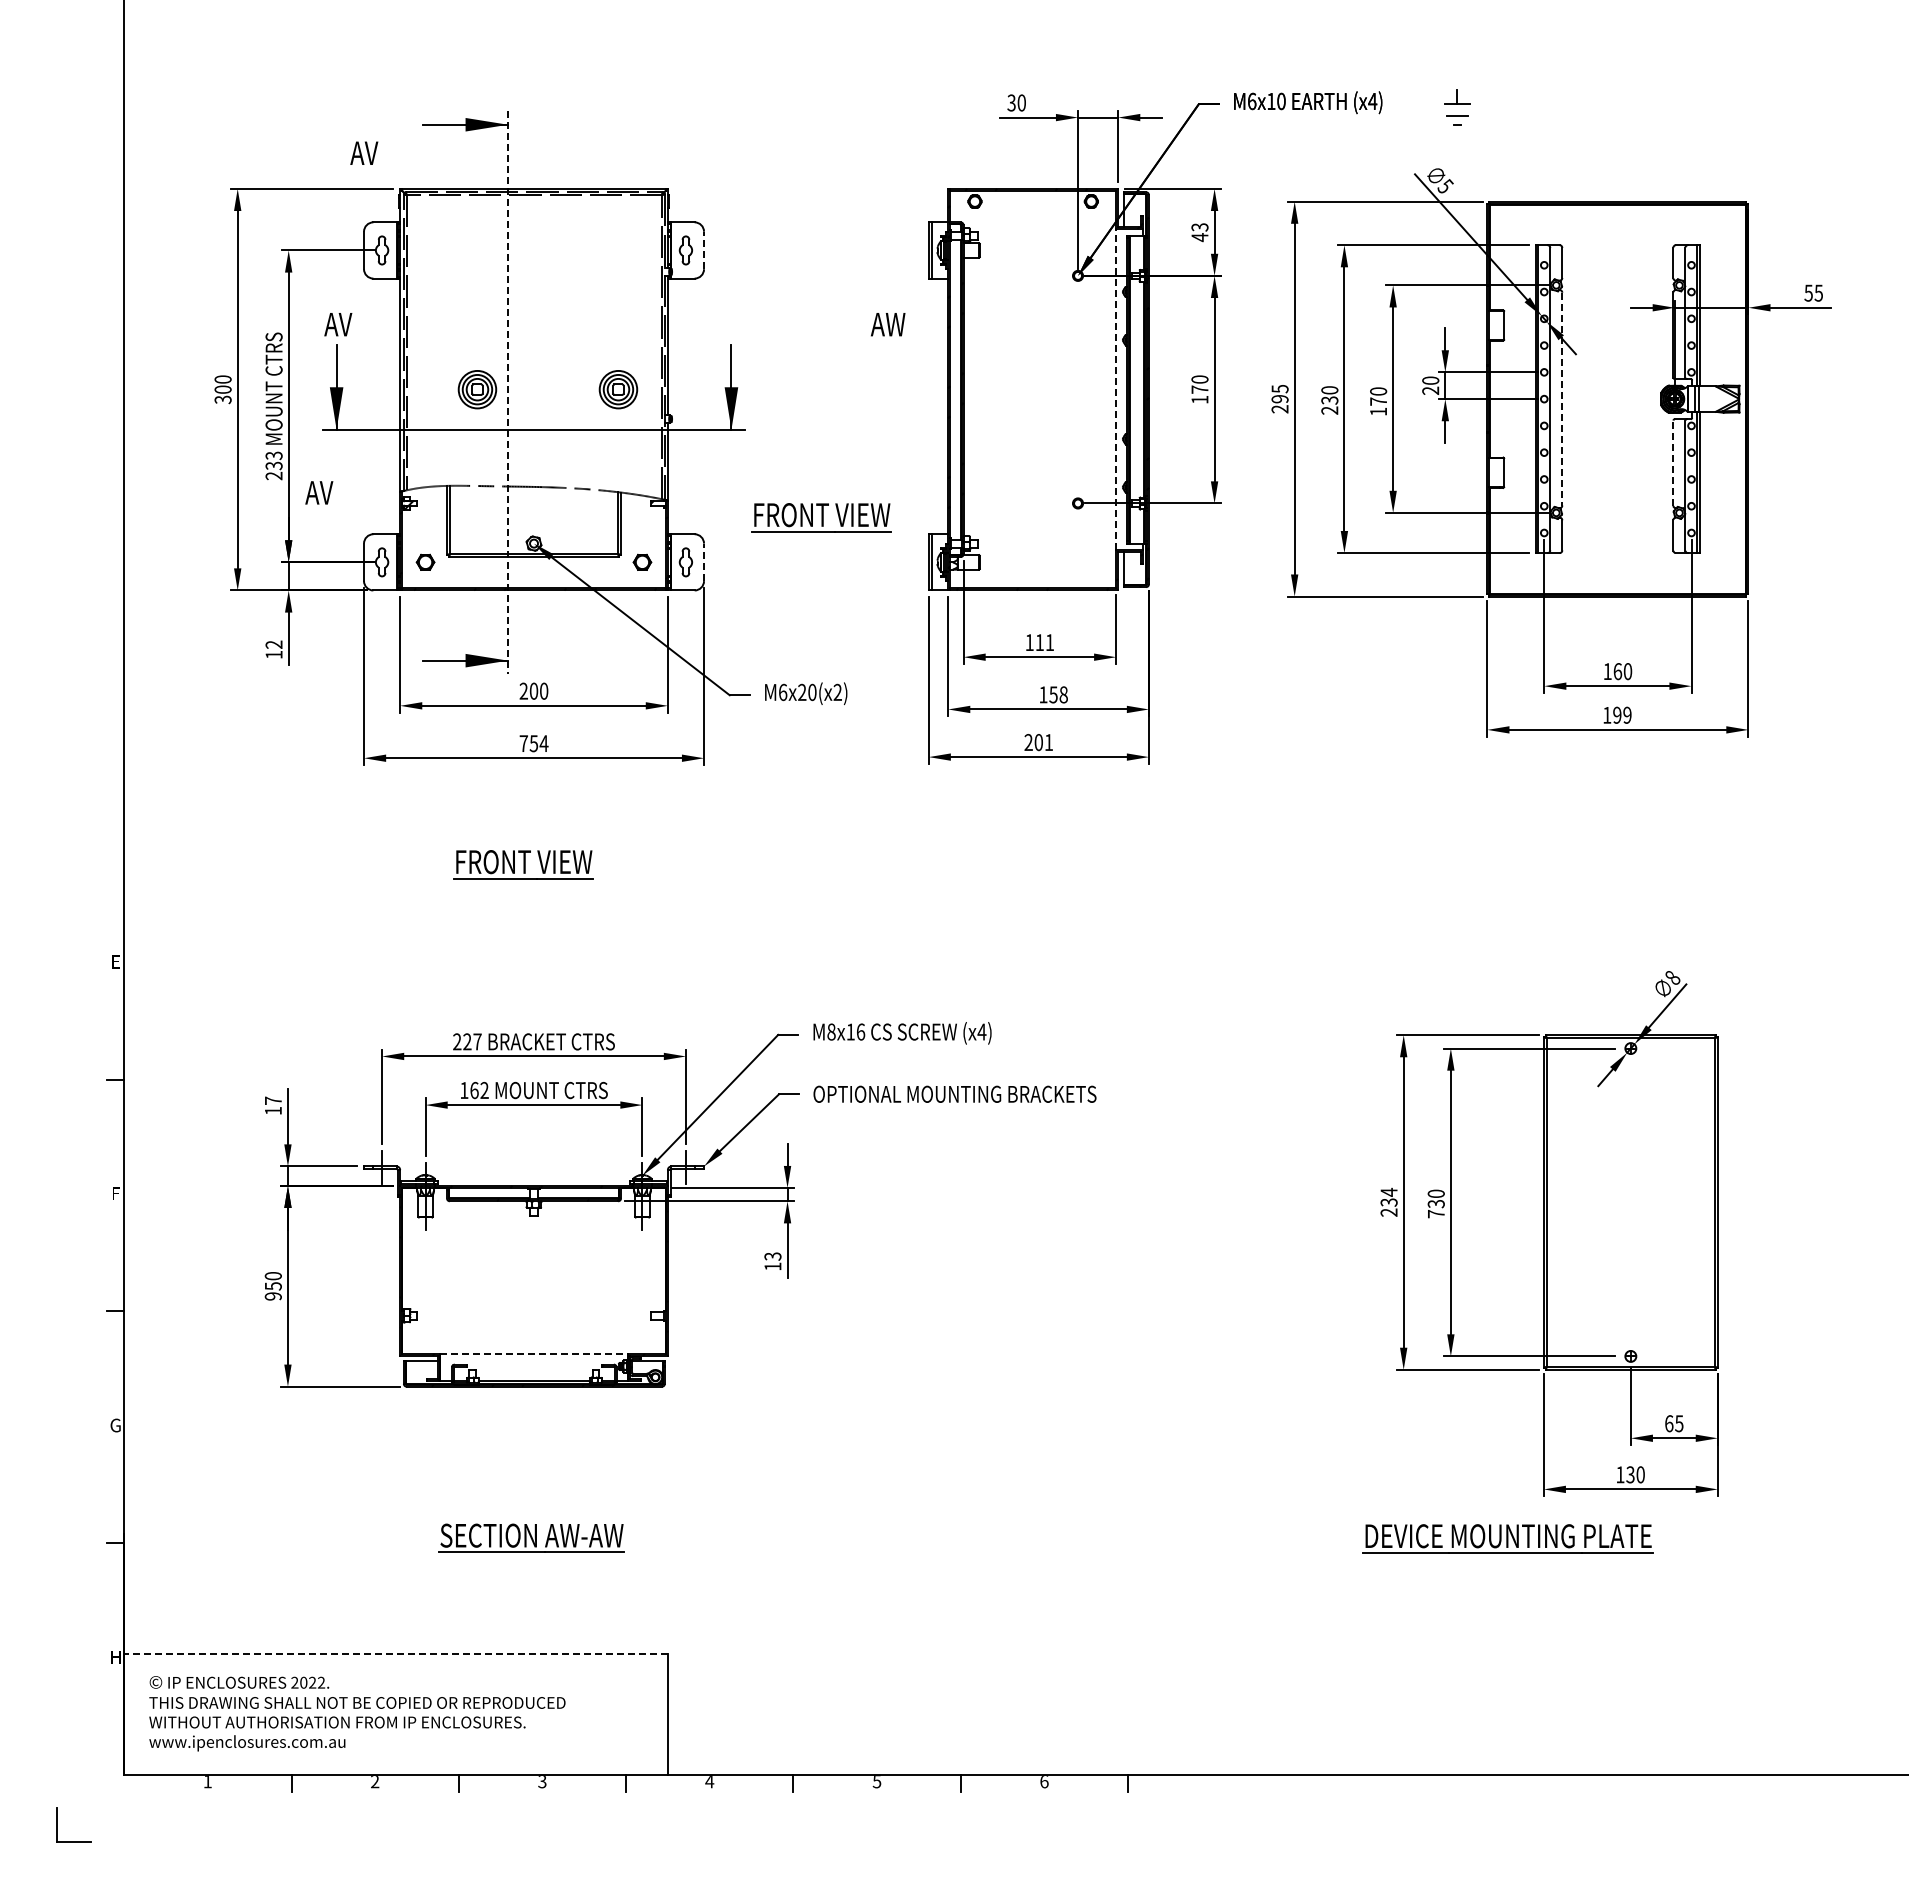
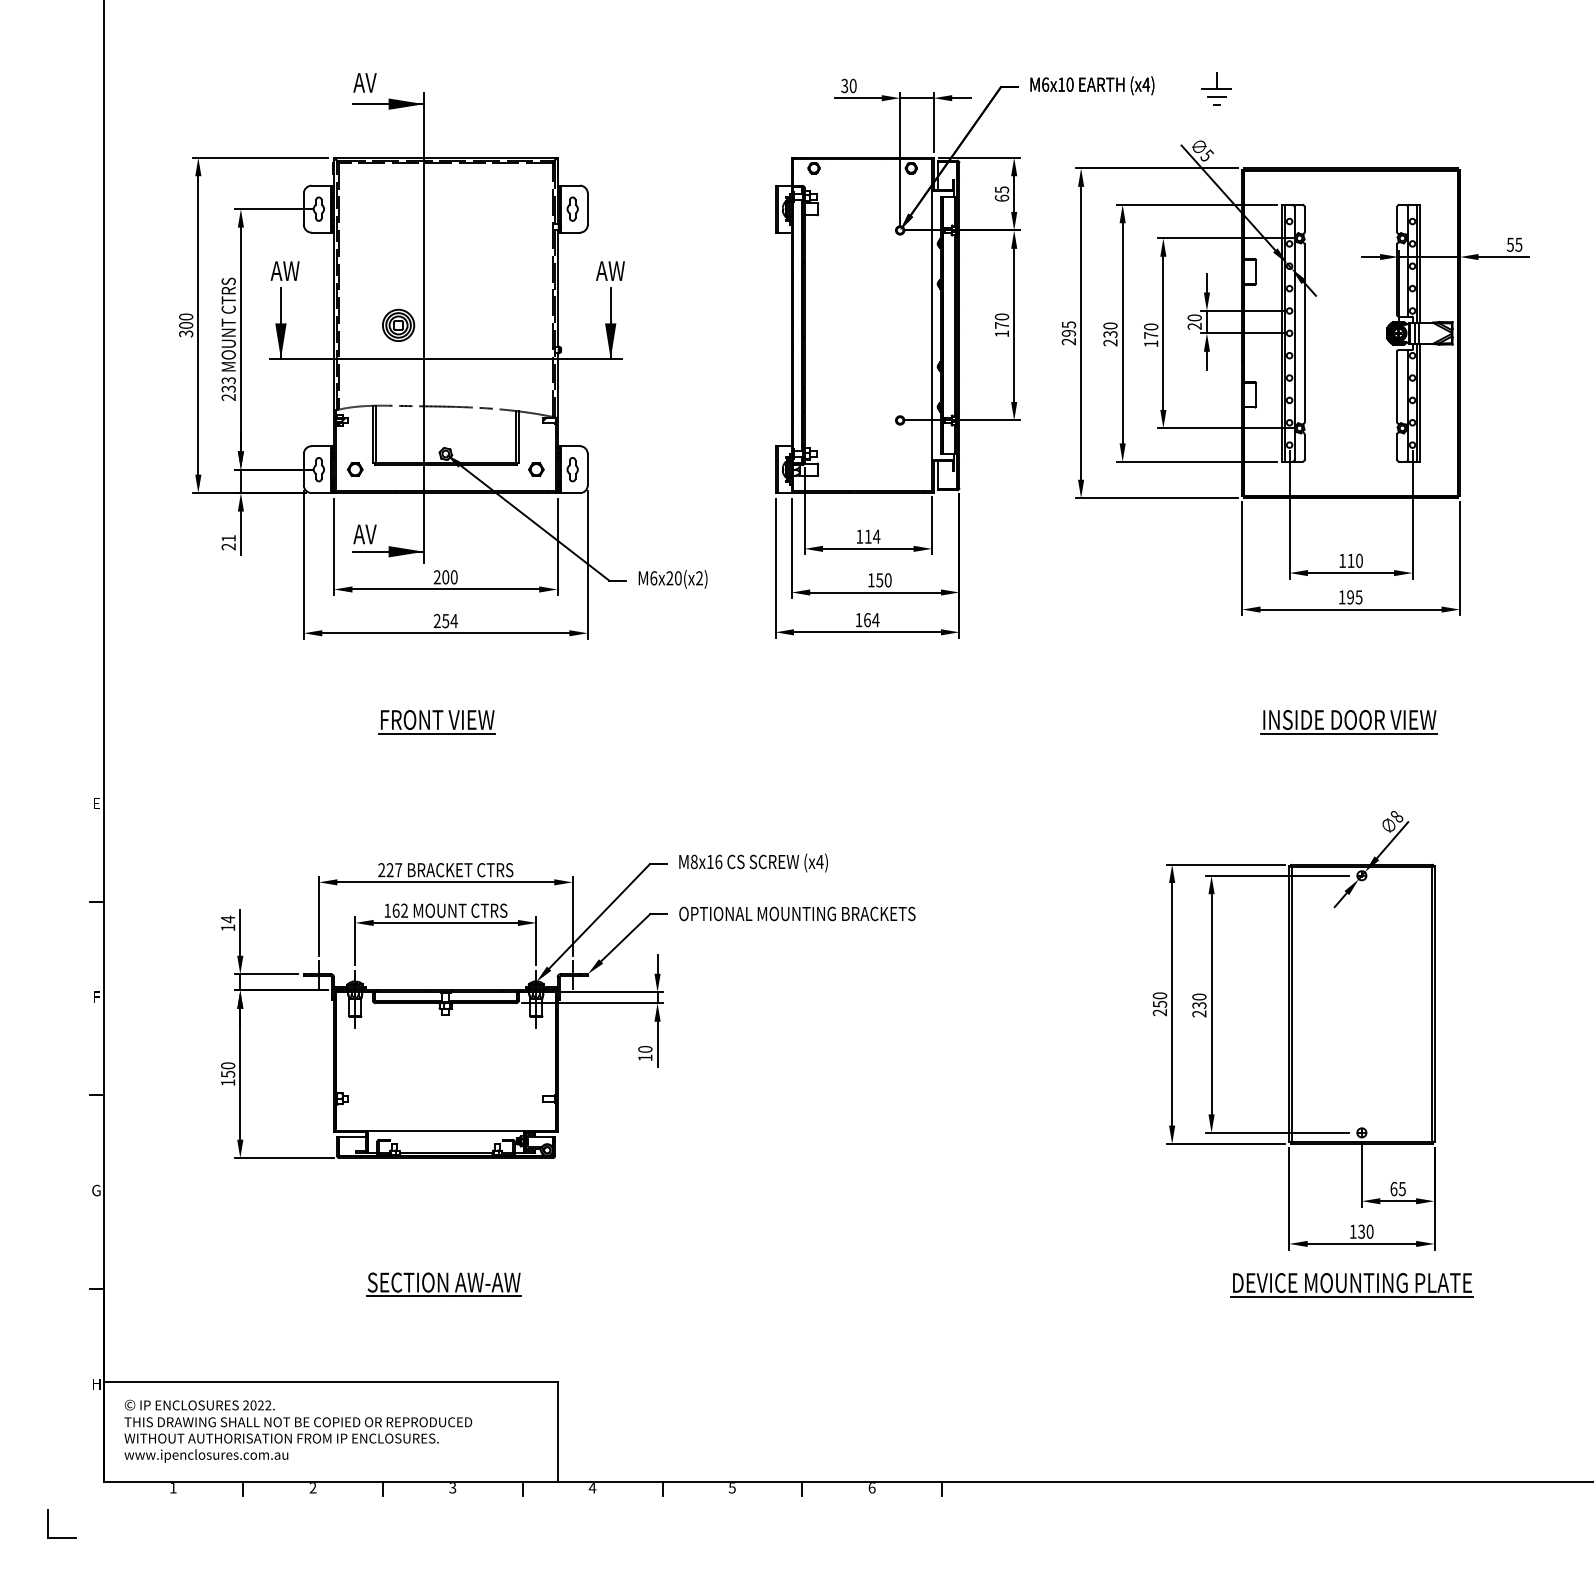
part: (1457, 96) -> (1217, 80), size x1.43
text: (364, 152) -> (365, 82), moved
text: (1199, 232) -> (1001, 194), 43 -> 65
line: (704, 250) -> (588, 209), dashed -> solid
text: (348, 324) -> (290, 270), AV -> AW
text: (888, 324) -> (610, 270), moved
part: (618, 389) -> (516, 325), removed
line: (1116, 389) -> (932, 325), dashed -> solid
line: (508, 393) -> (424, 328), dashed -> solid
line: (1562, 399) -> (1304, 333), dashed -> solid
line: (1673, 463) -> (1397, 387), dashed -> solid
text: (319, 492) -> (365, 534), moved
part: (821, 517) -> (685, 432), removed
line: (704, 562) -> (588, 469), dashed -> solid
text: (1049, 642) -> (876, 536), 111 -> 114
text: (273, 649) -> (228, 542), 12 -> 21
text: (1617, 671) -> (1350, 560), 160 -> 110
text: (1063, 694) -> (888, 580), 158 -> 150
text: (1627, 714) -> (1359, 596), 199 -> 195
text: (1038, 742) -> (867, 620), 201 -> 164
text: (523, 743) -> (437, 620), 754 -> 254
part: (1615, 864) -> (1349, 722), added
text: (273, 1100) -> (228, 919), 17 -> 14
text: (1388, 1196) -> (1159, 999), 234 -> 250
text: (1435, 1213) -> (1198, 1013), 730 -> 230
text: (772, 1256) -> (644, 1049), 13 -> 10
text: (272, 1296) -> (227, 1082), 950 -> 150
line: (534, 1353) -> (446, 1130), dashed -> solid
part: (1507, 1538) -> (1351, 1284), moved
line: (395, 1654) -> (330, 1381), dashed -> solid

